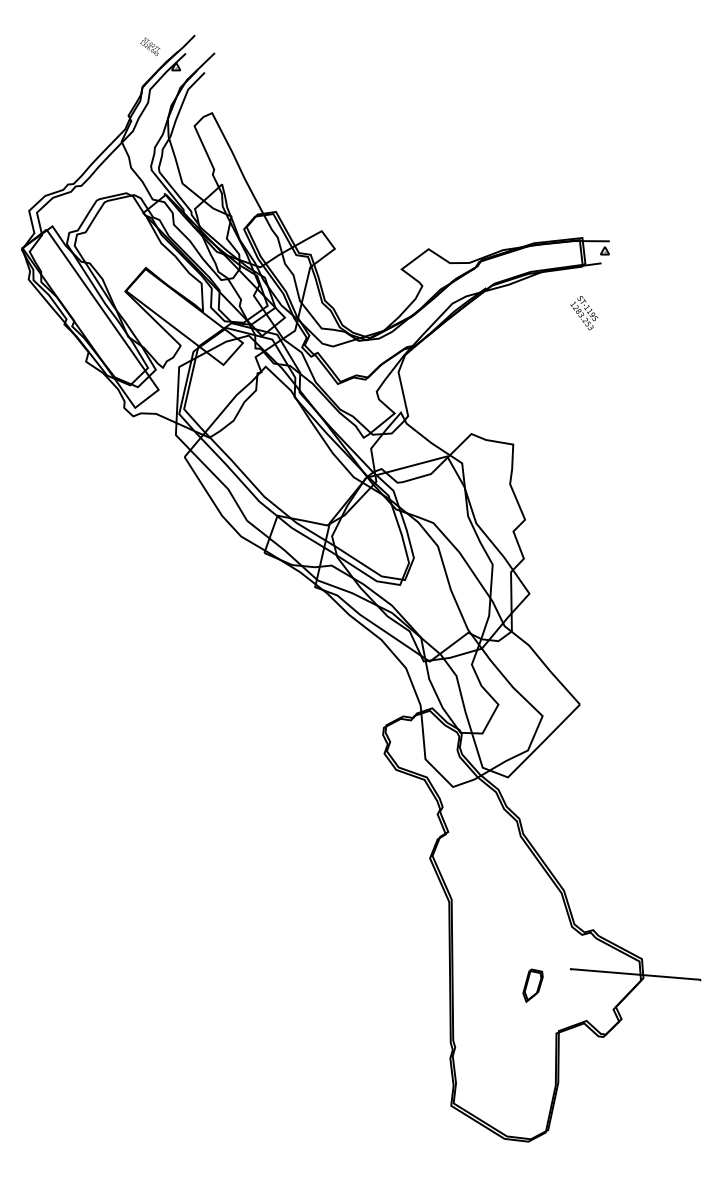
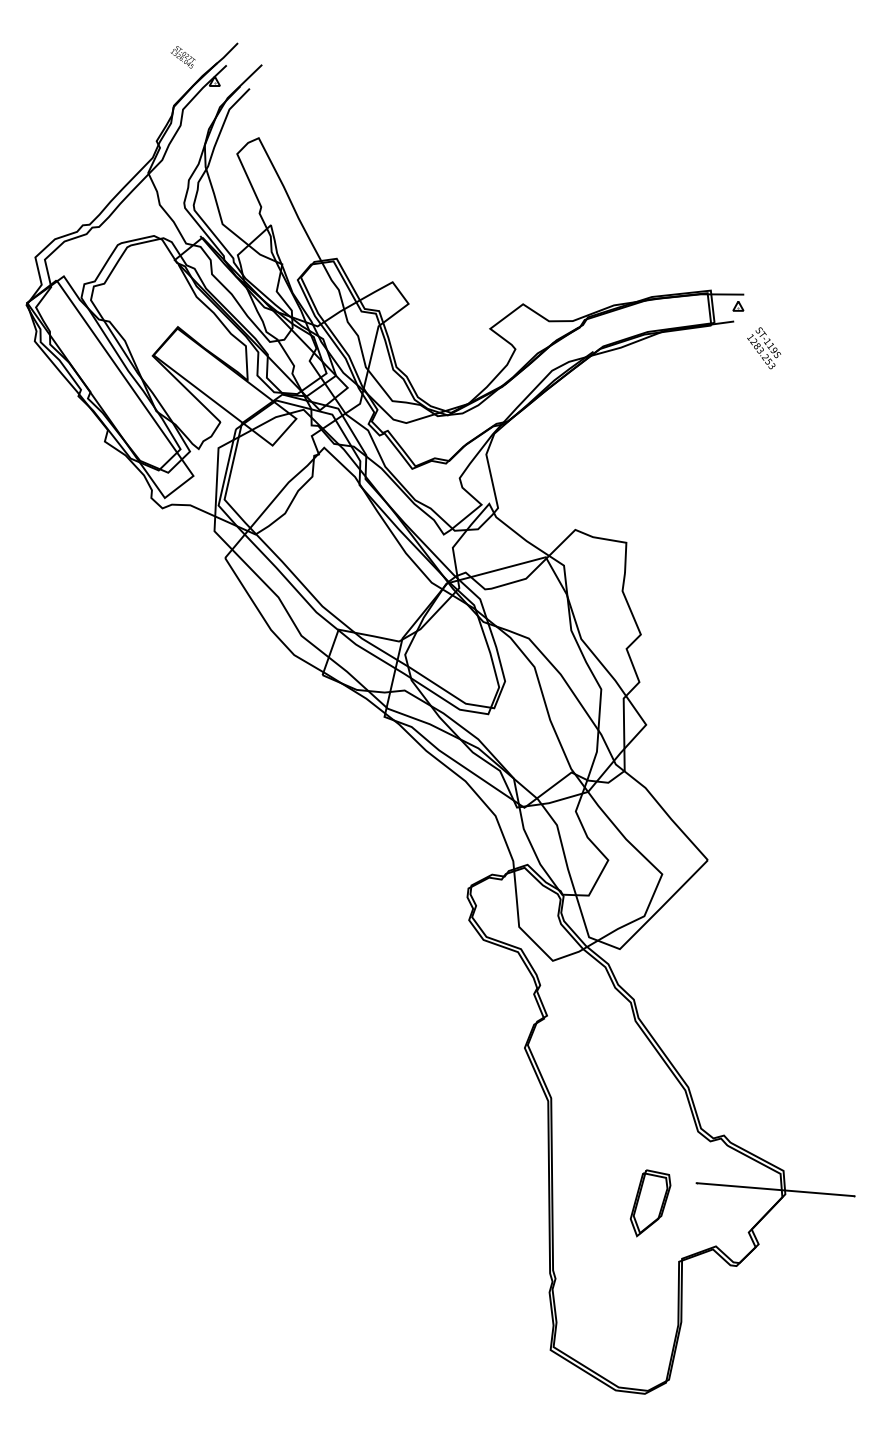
text: (584, 313) -> (764, 348), moved
part: (533, 985) -> (650, 1203), size x1.67

